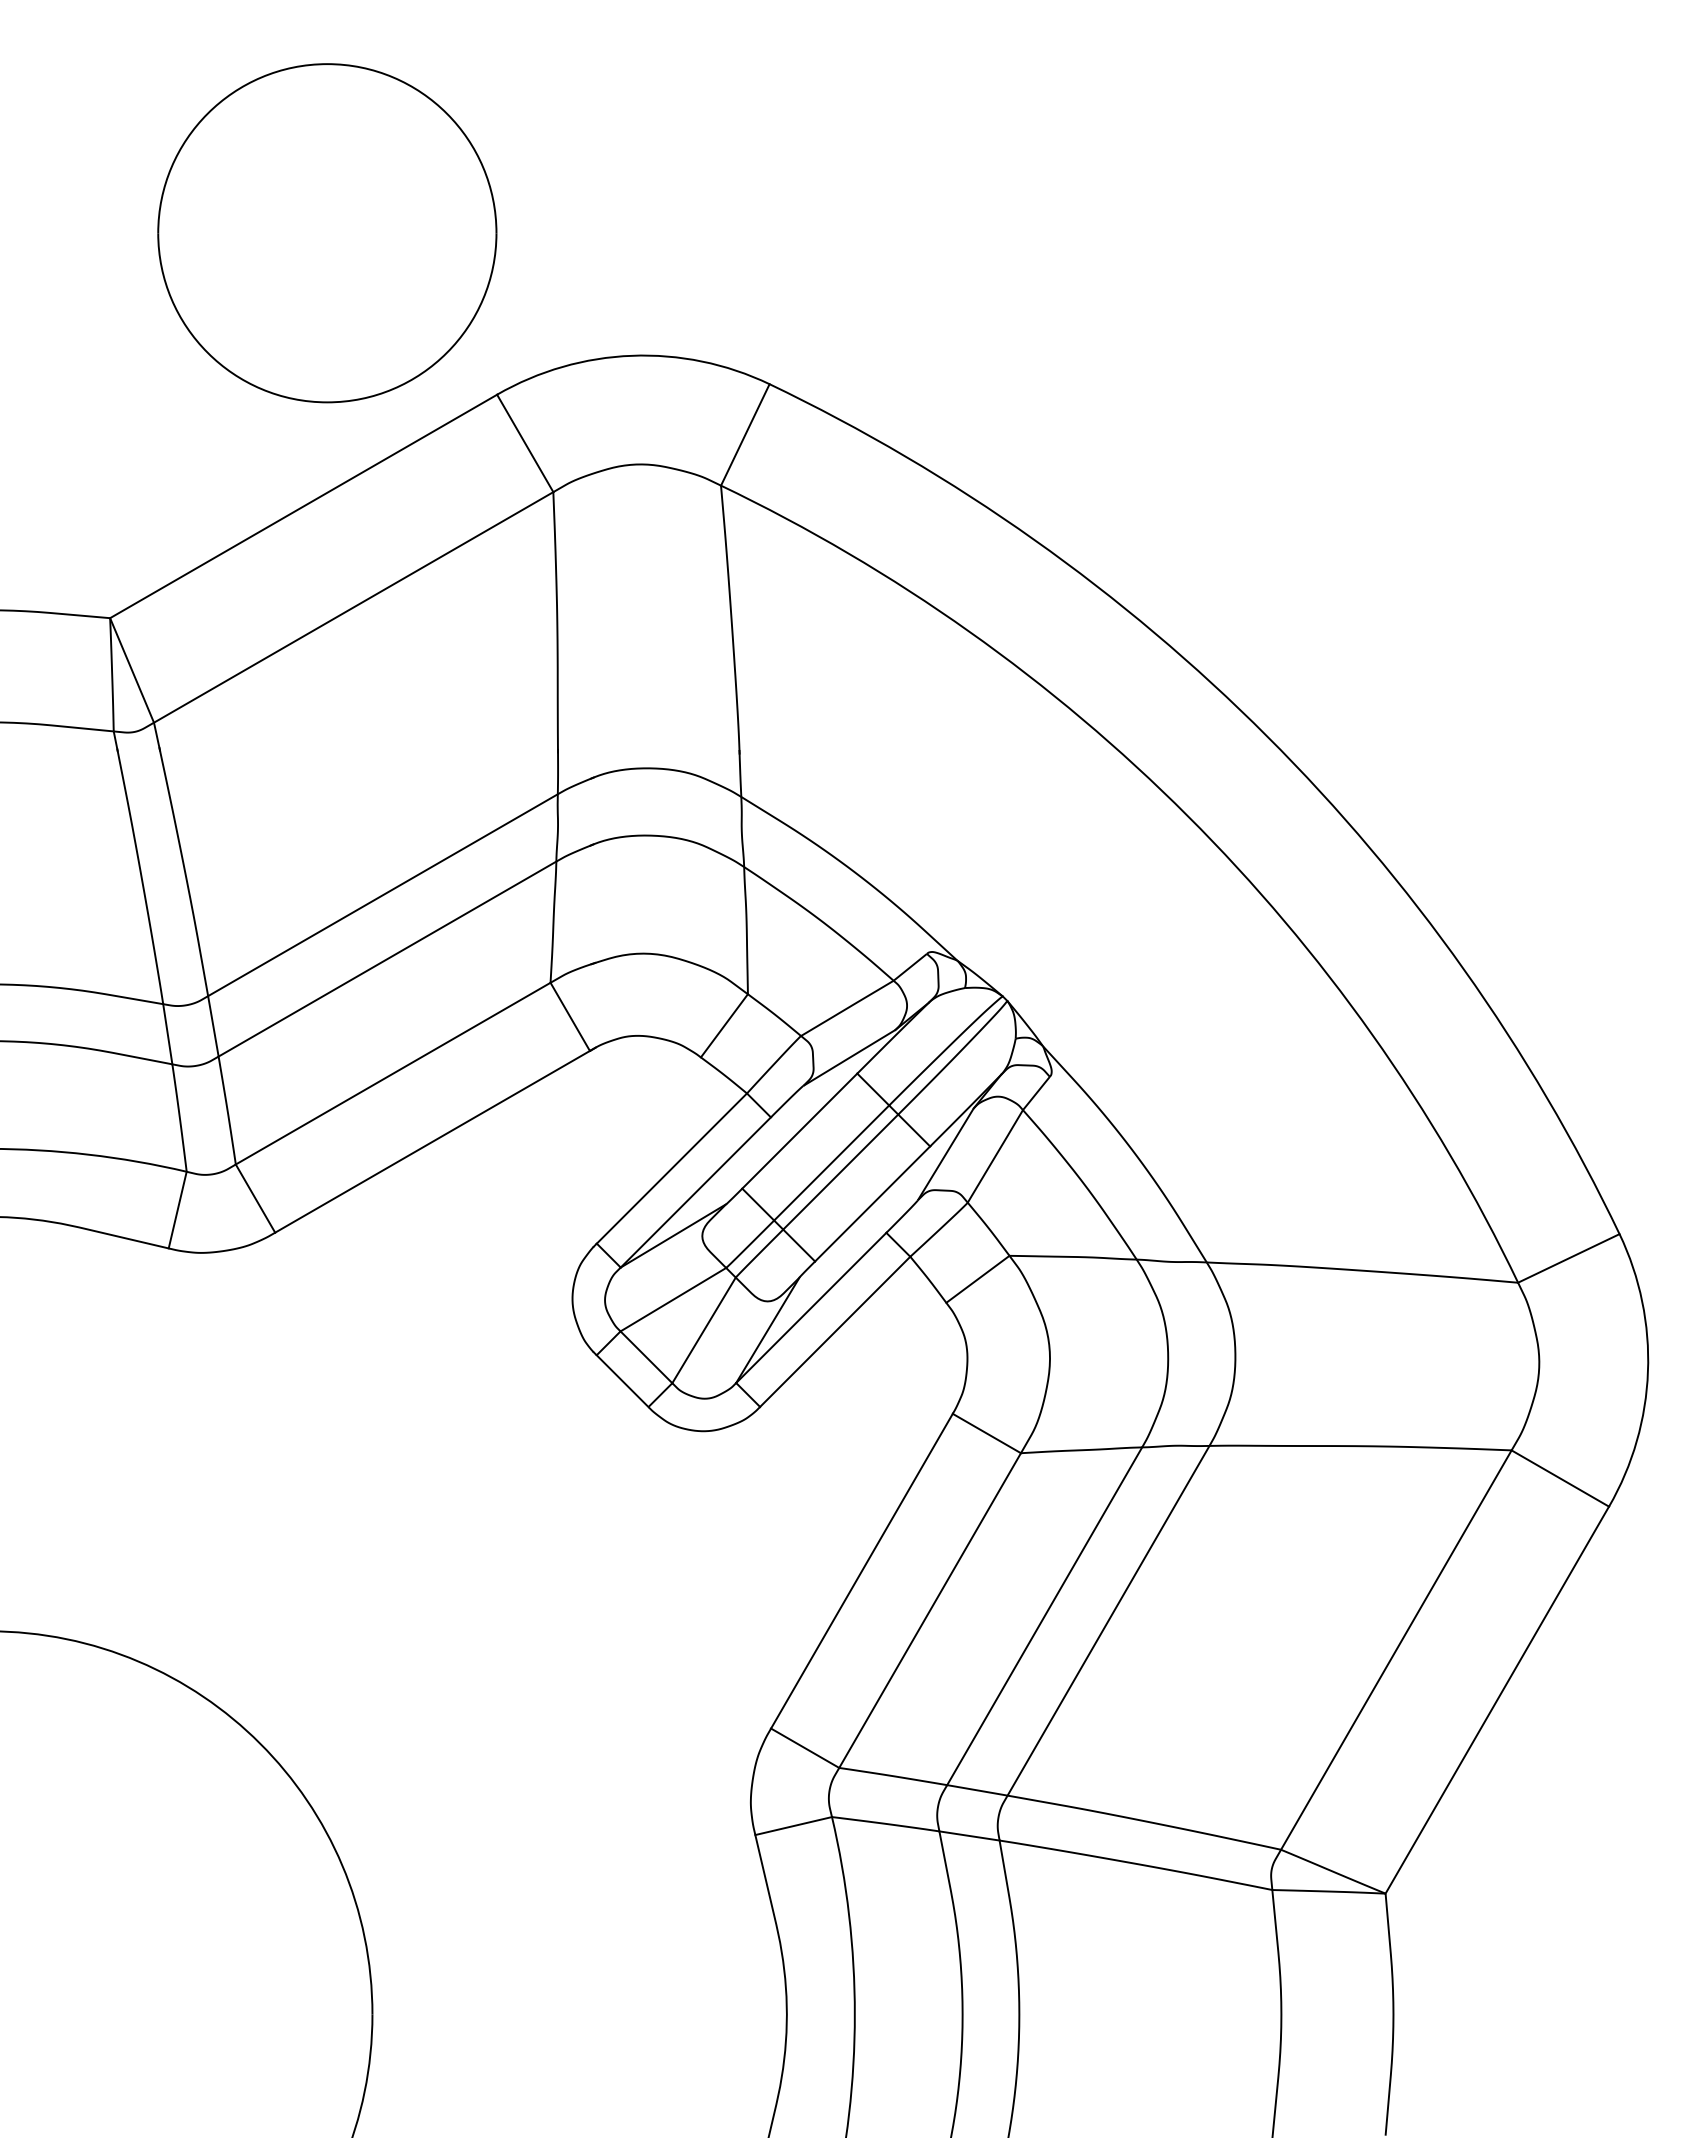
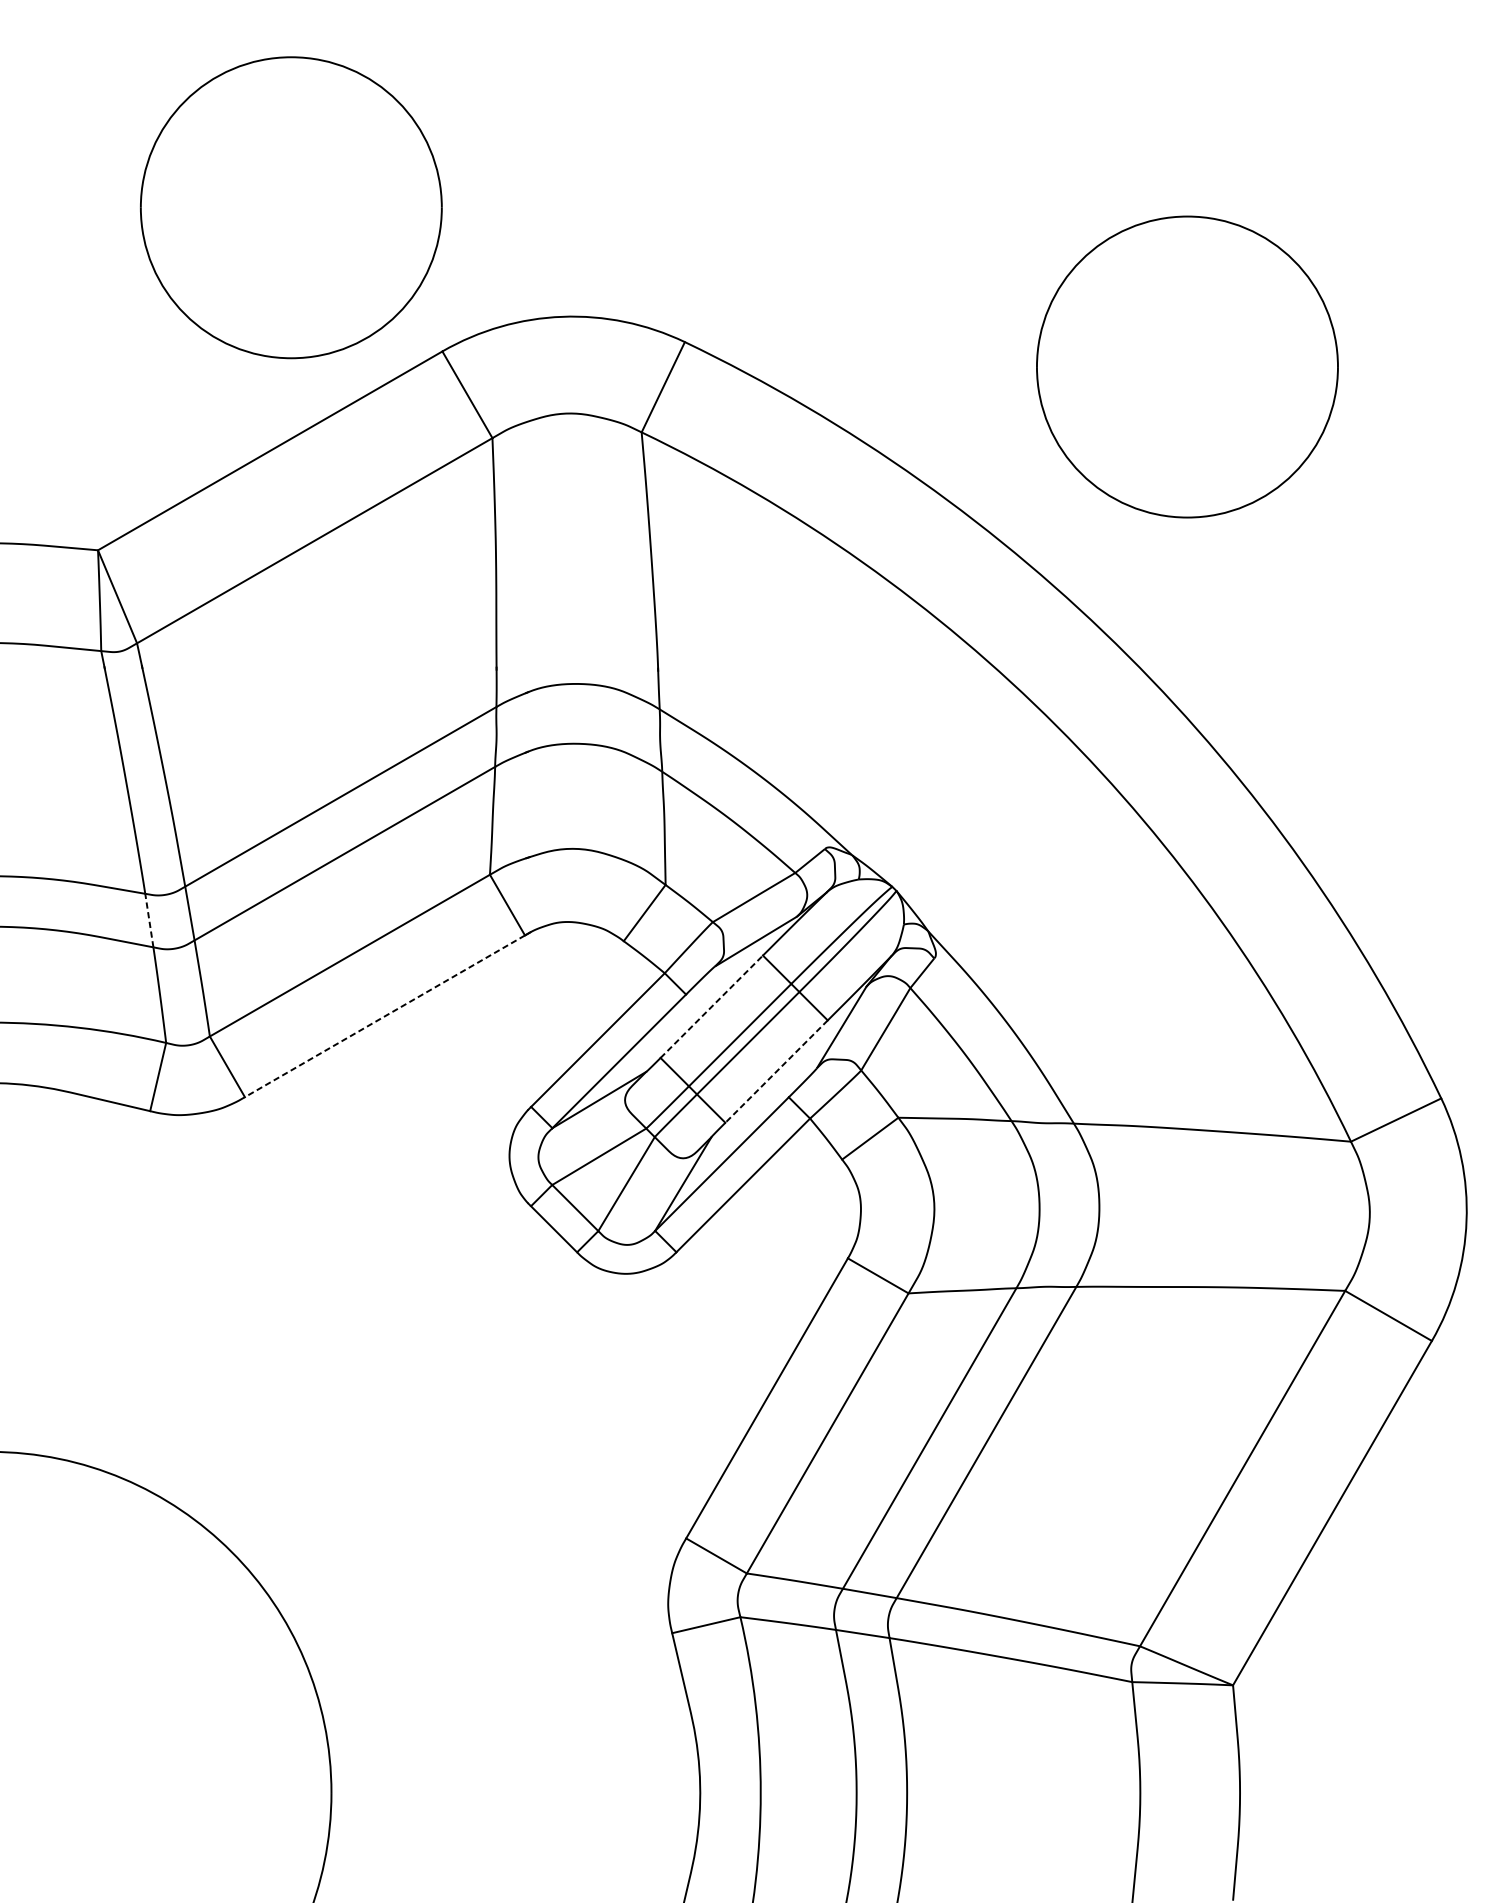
part: (1334, 412) -> (1187, 367), added
line: (167, 1033) -> (149, 919), solid -> dashed
line: (800, 1130) -> (712, 1006), solid -> dashed
line: (432, 1141) -> (384, 1016), solid -> dashed
line: (872, 1204) -> (776, 1072), solid -> dashed

